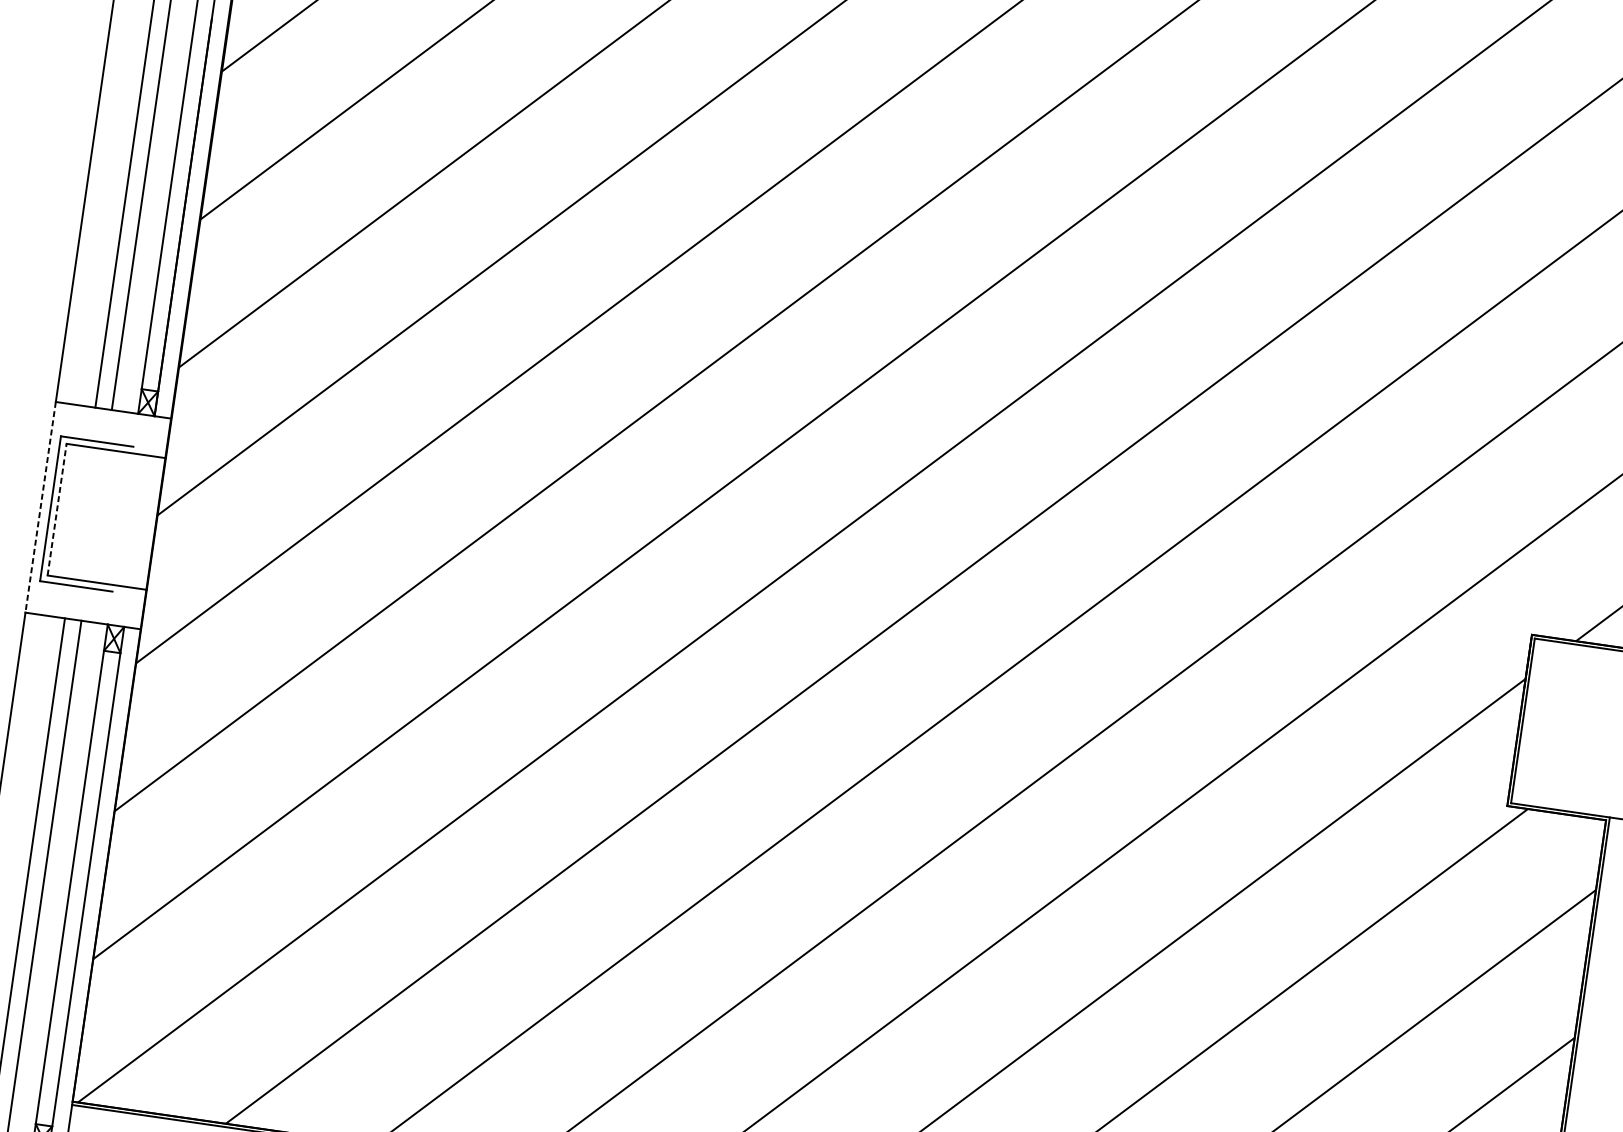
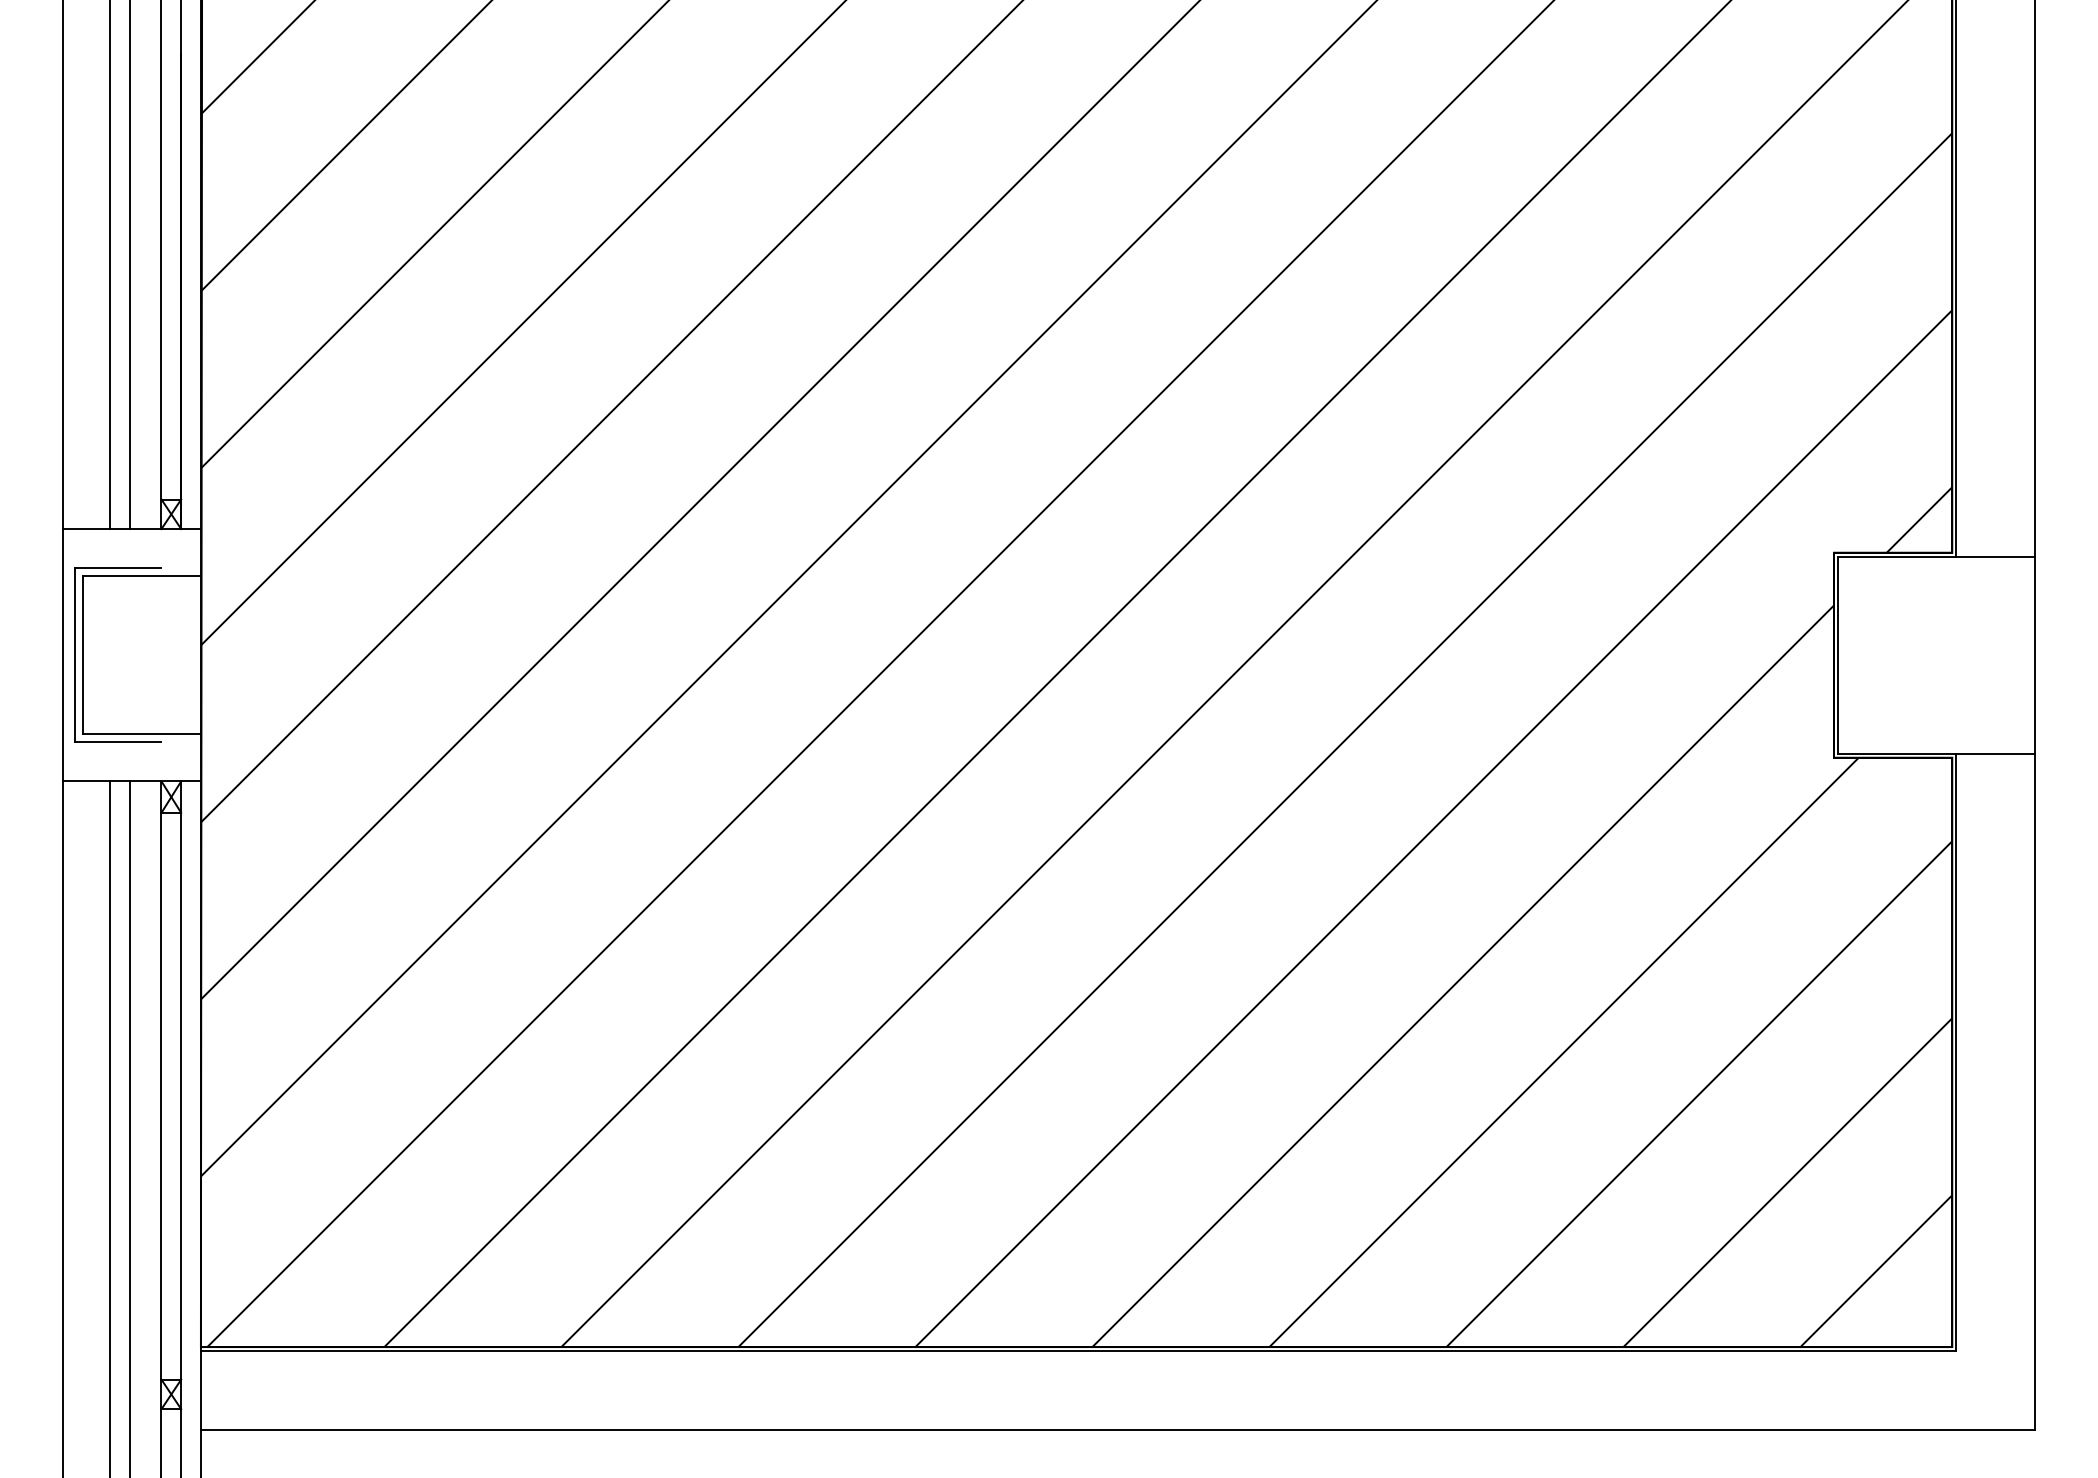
line: (40, 507) -> (62, 655), dashed -> solid
line: (56, 509) -> (82, 655), dashed -> solid

